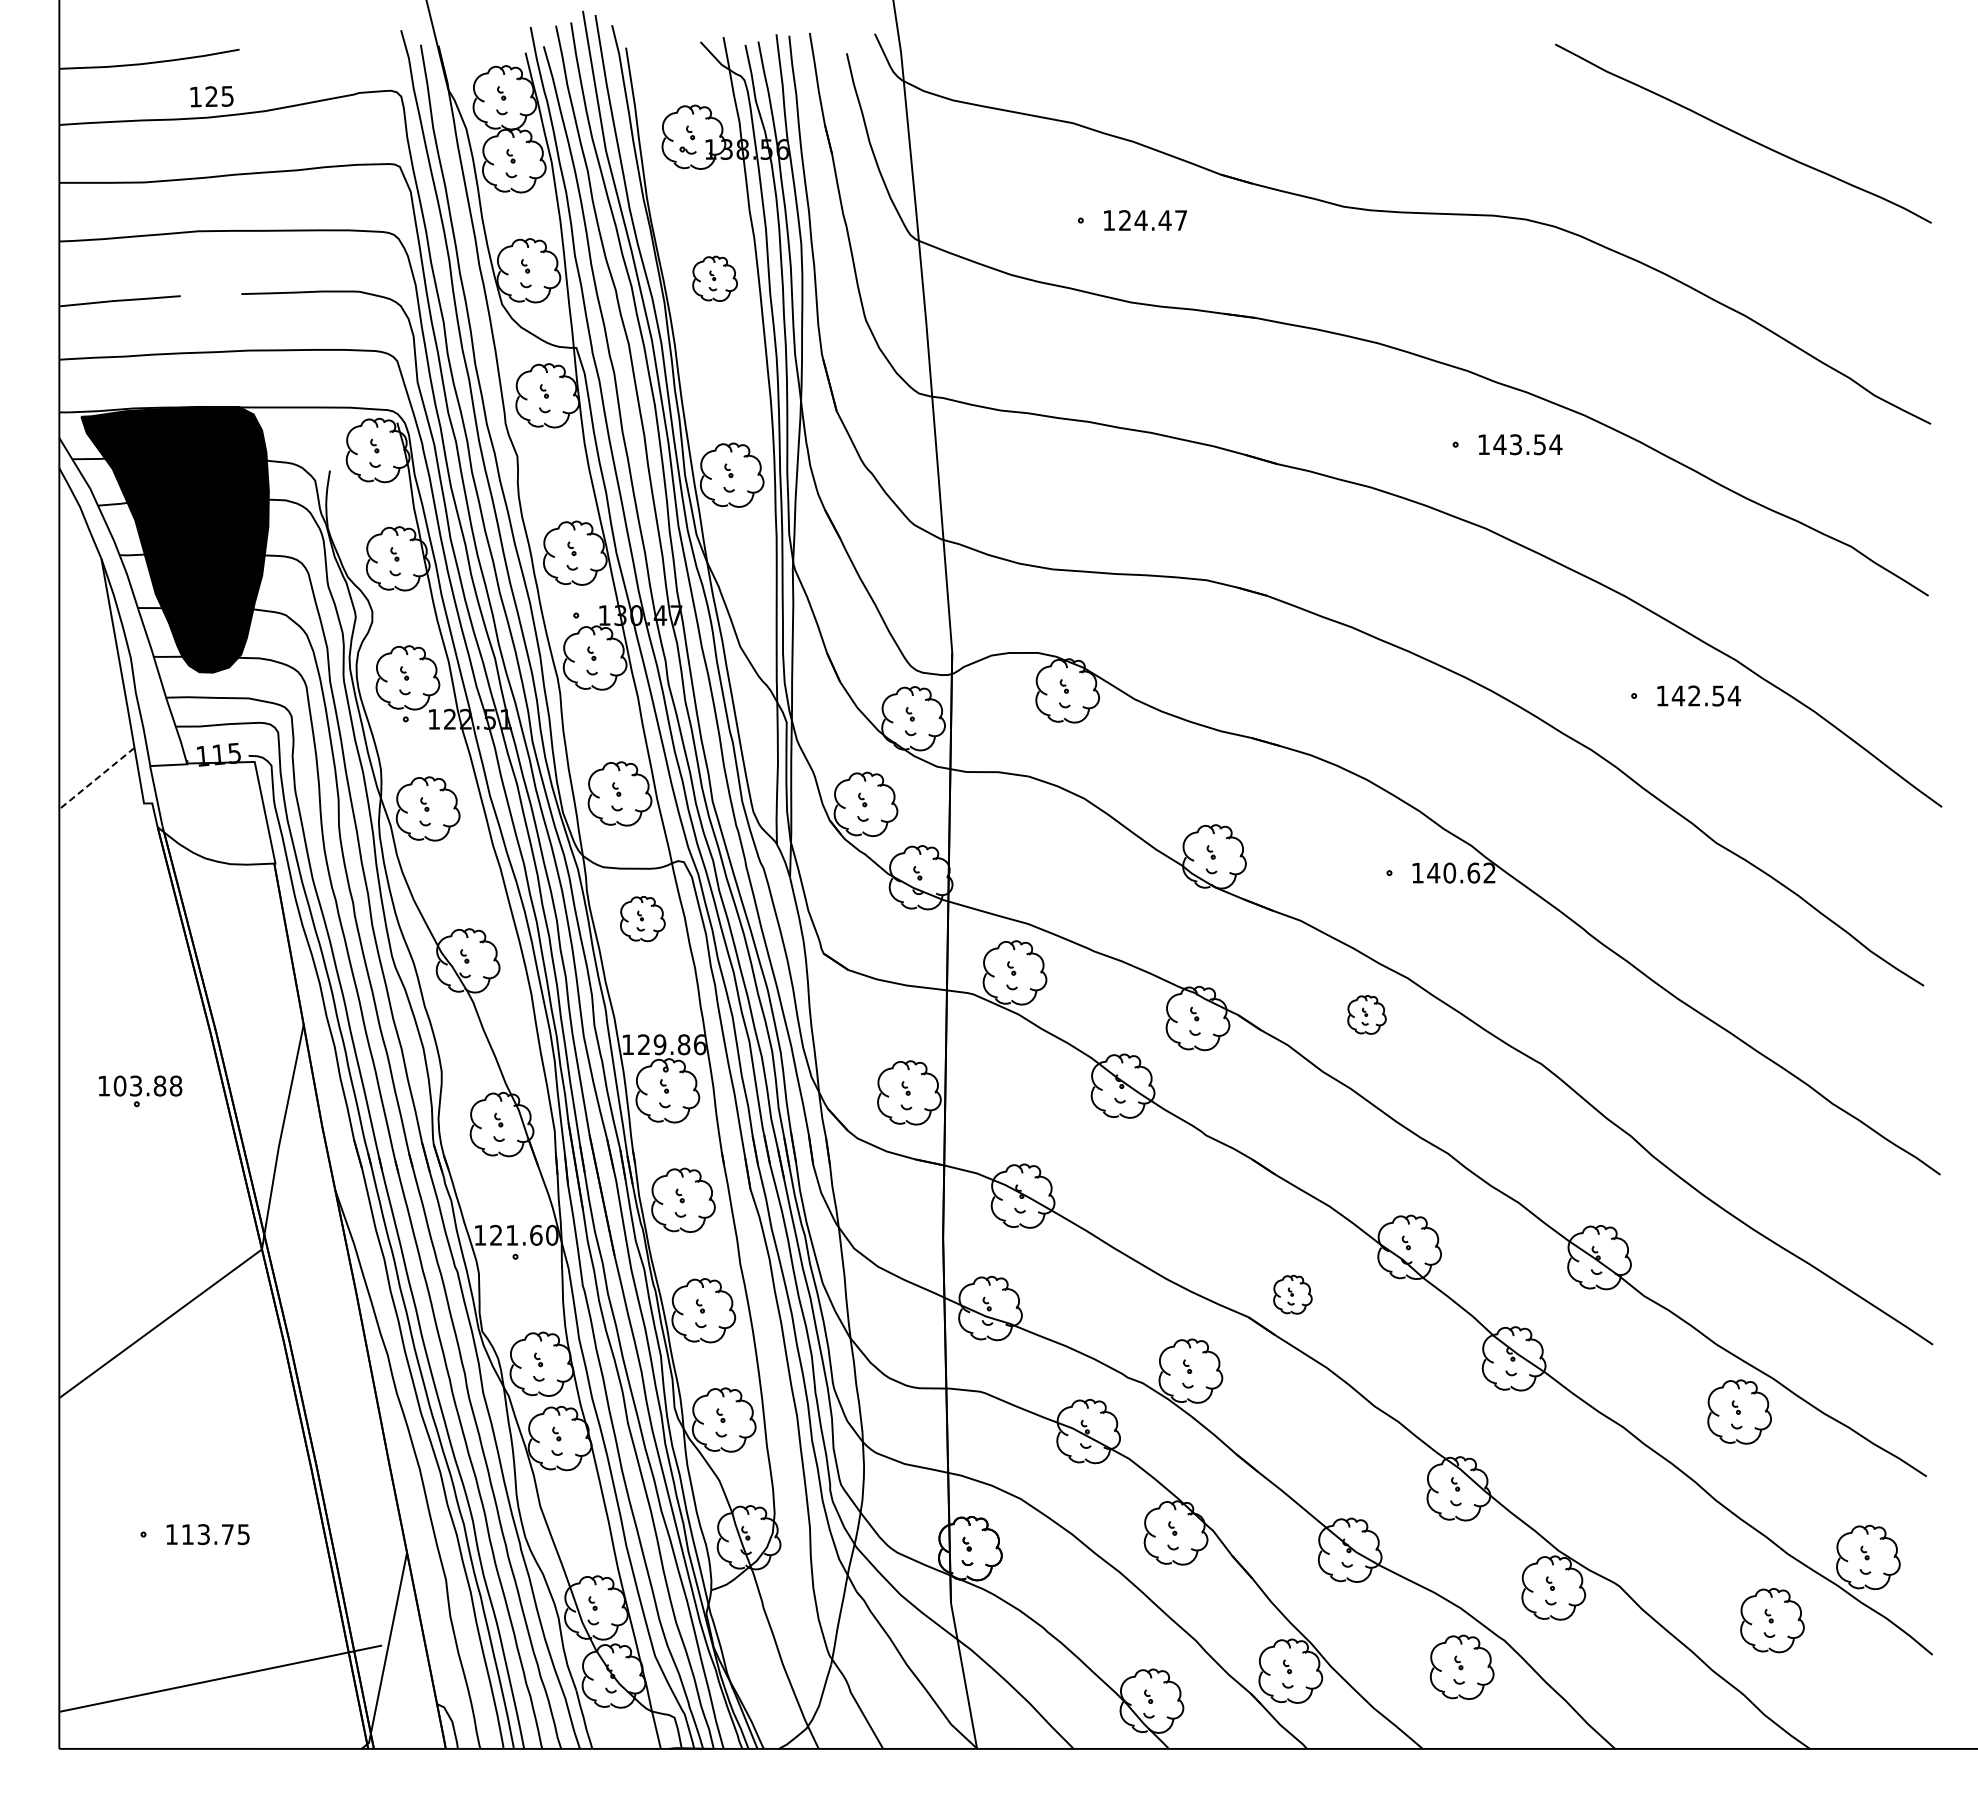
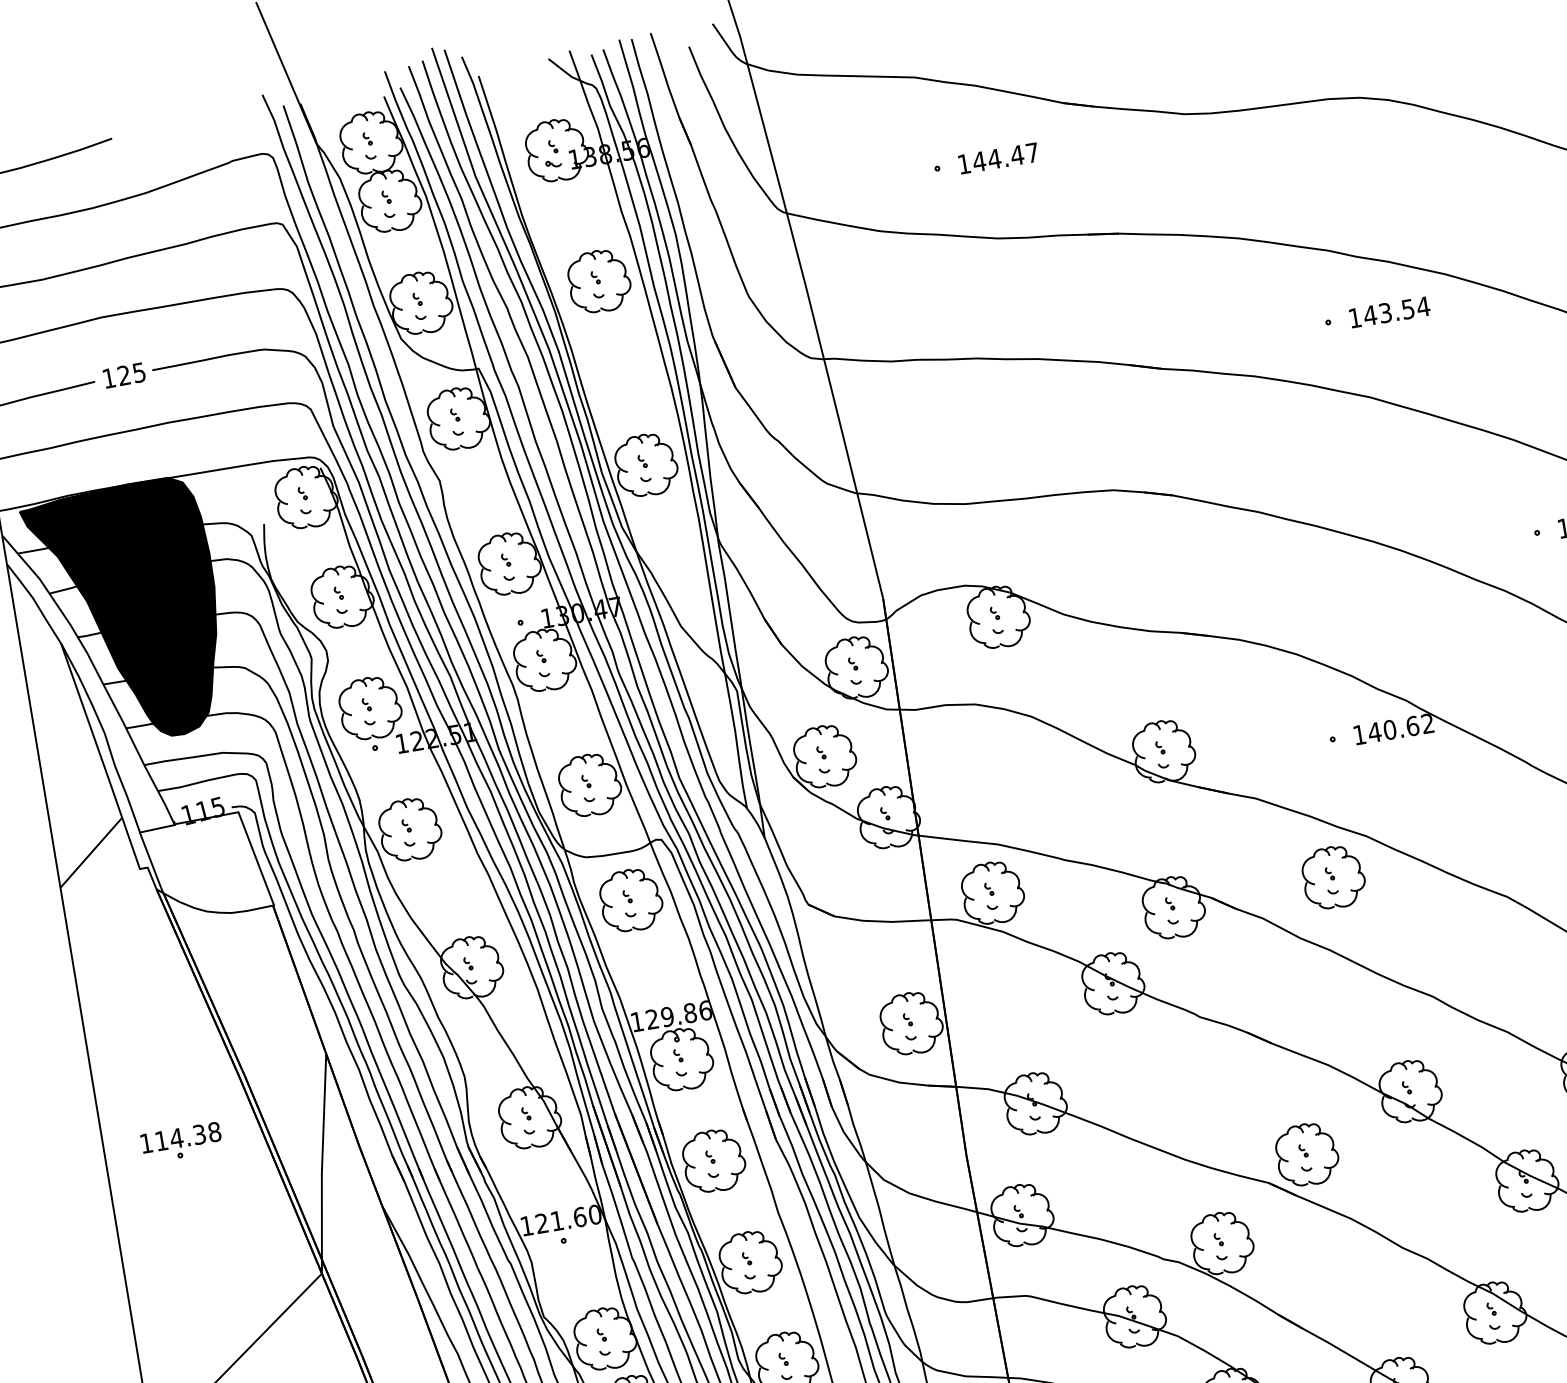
text: (211, 96) -> (124, 375), moved
text: (1124, 220) -> (978, 161), 124.47 -> 144.47
part: (714, 278) -> (598, 281), size x1.43
line: (96, 778) -> (90, 852), dashed -> solid
part: (642, 918) -> (631, 899), size x1.43
part: (1366, 1014) -> (1333, 877), size x1.67
text: (139, 1085) -> (179, 1137), 103.88 -> 114.38
part: (1292, 1294) -> (1306, 1154), size x1.67

